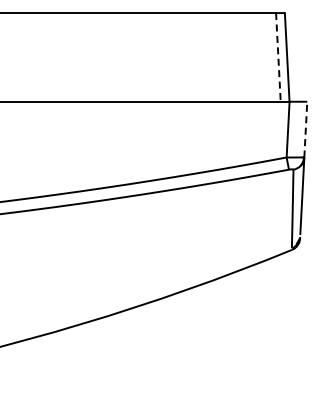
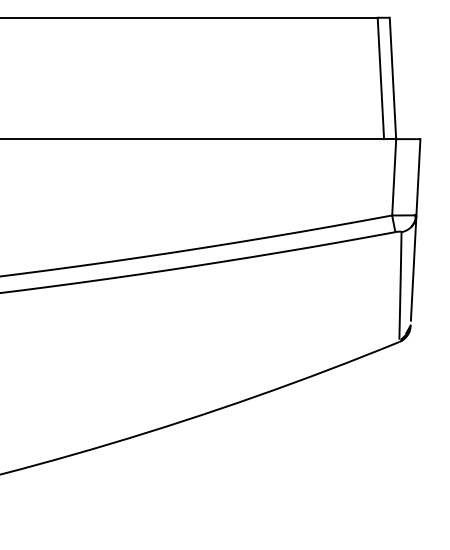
line: (278, 57) -> (381, 78), dashed -> solid
line: (305, 129) -> (418, 177), dashed -> solid

